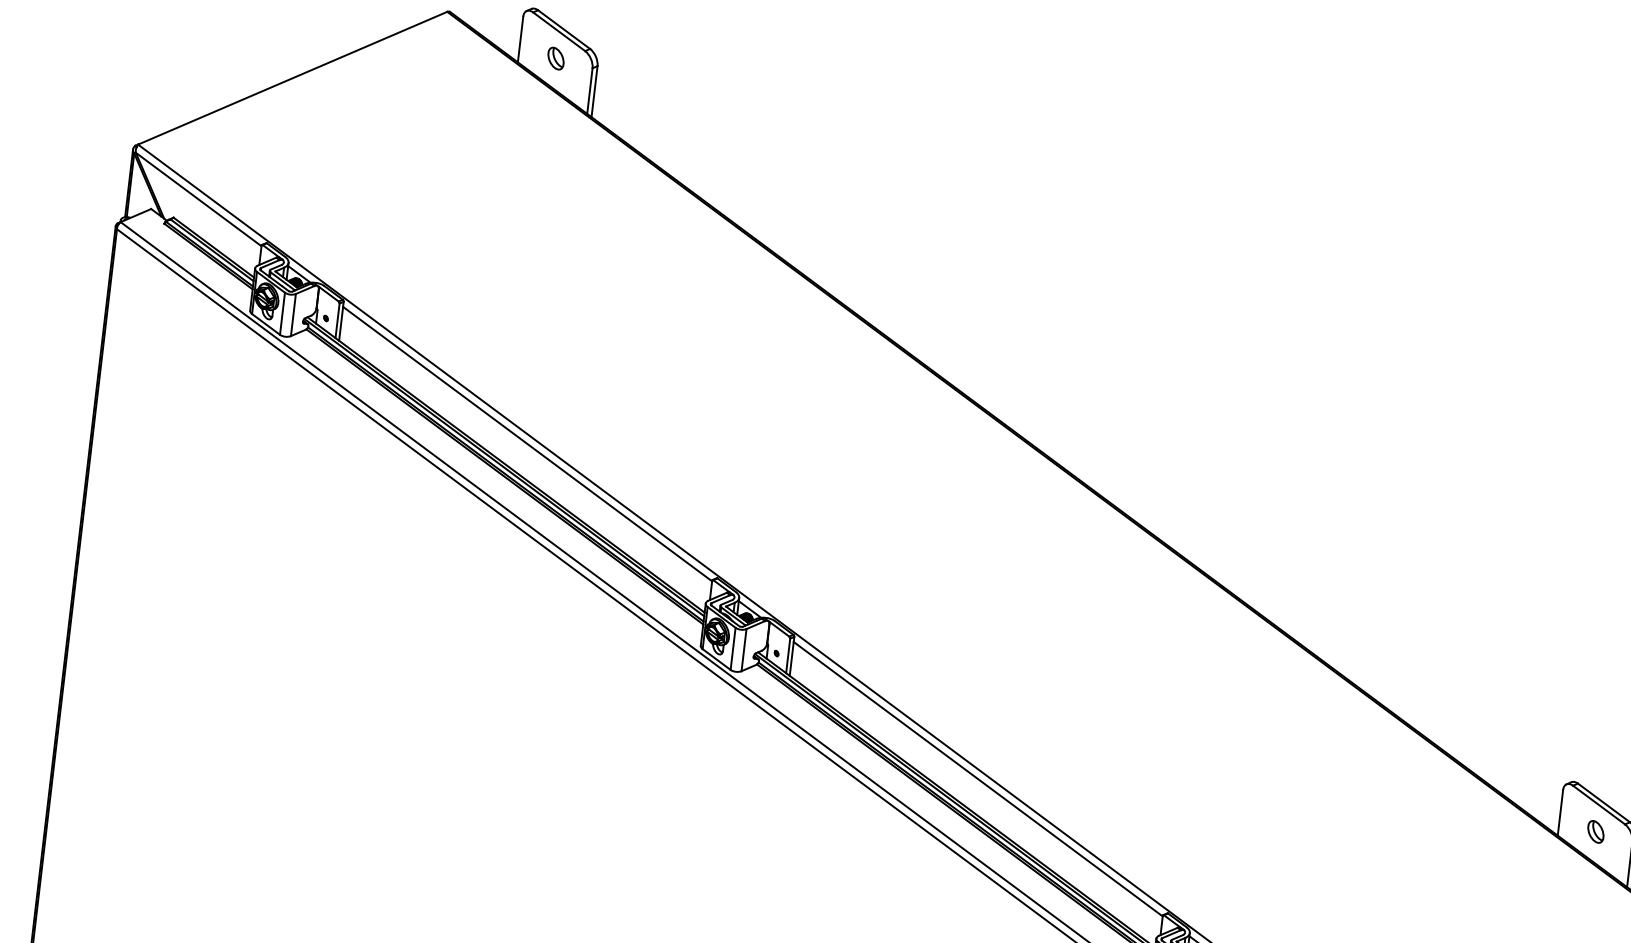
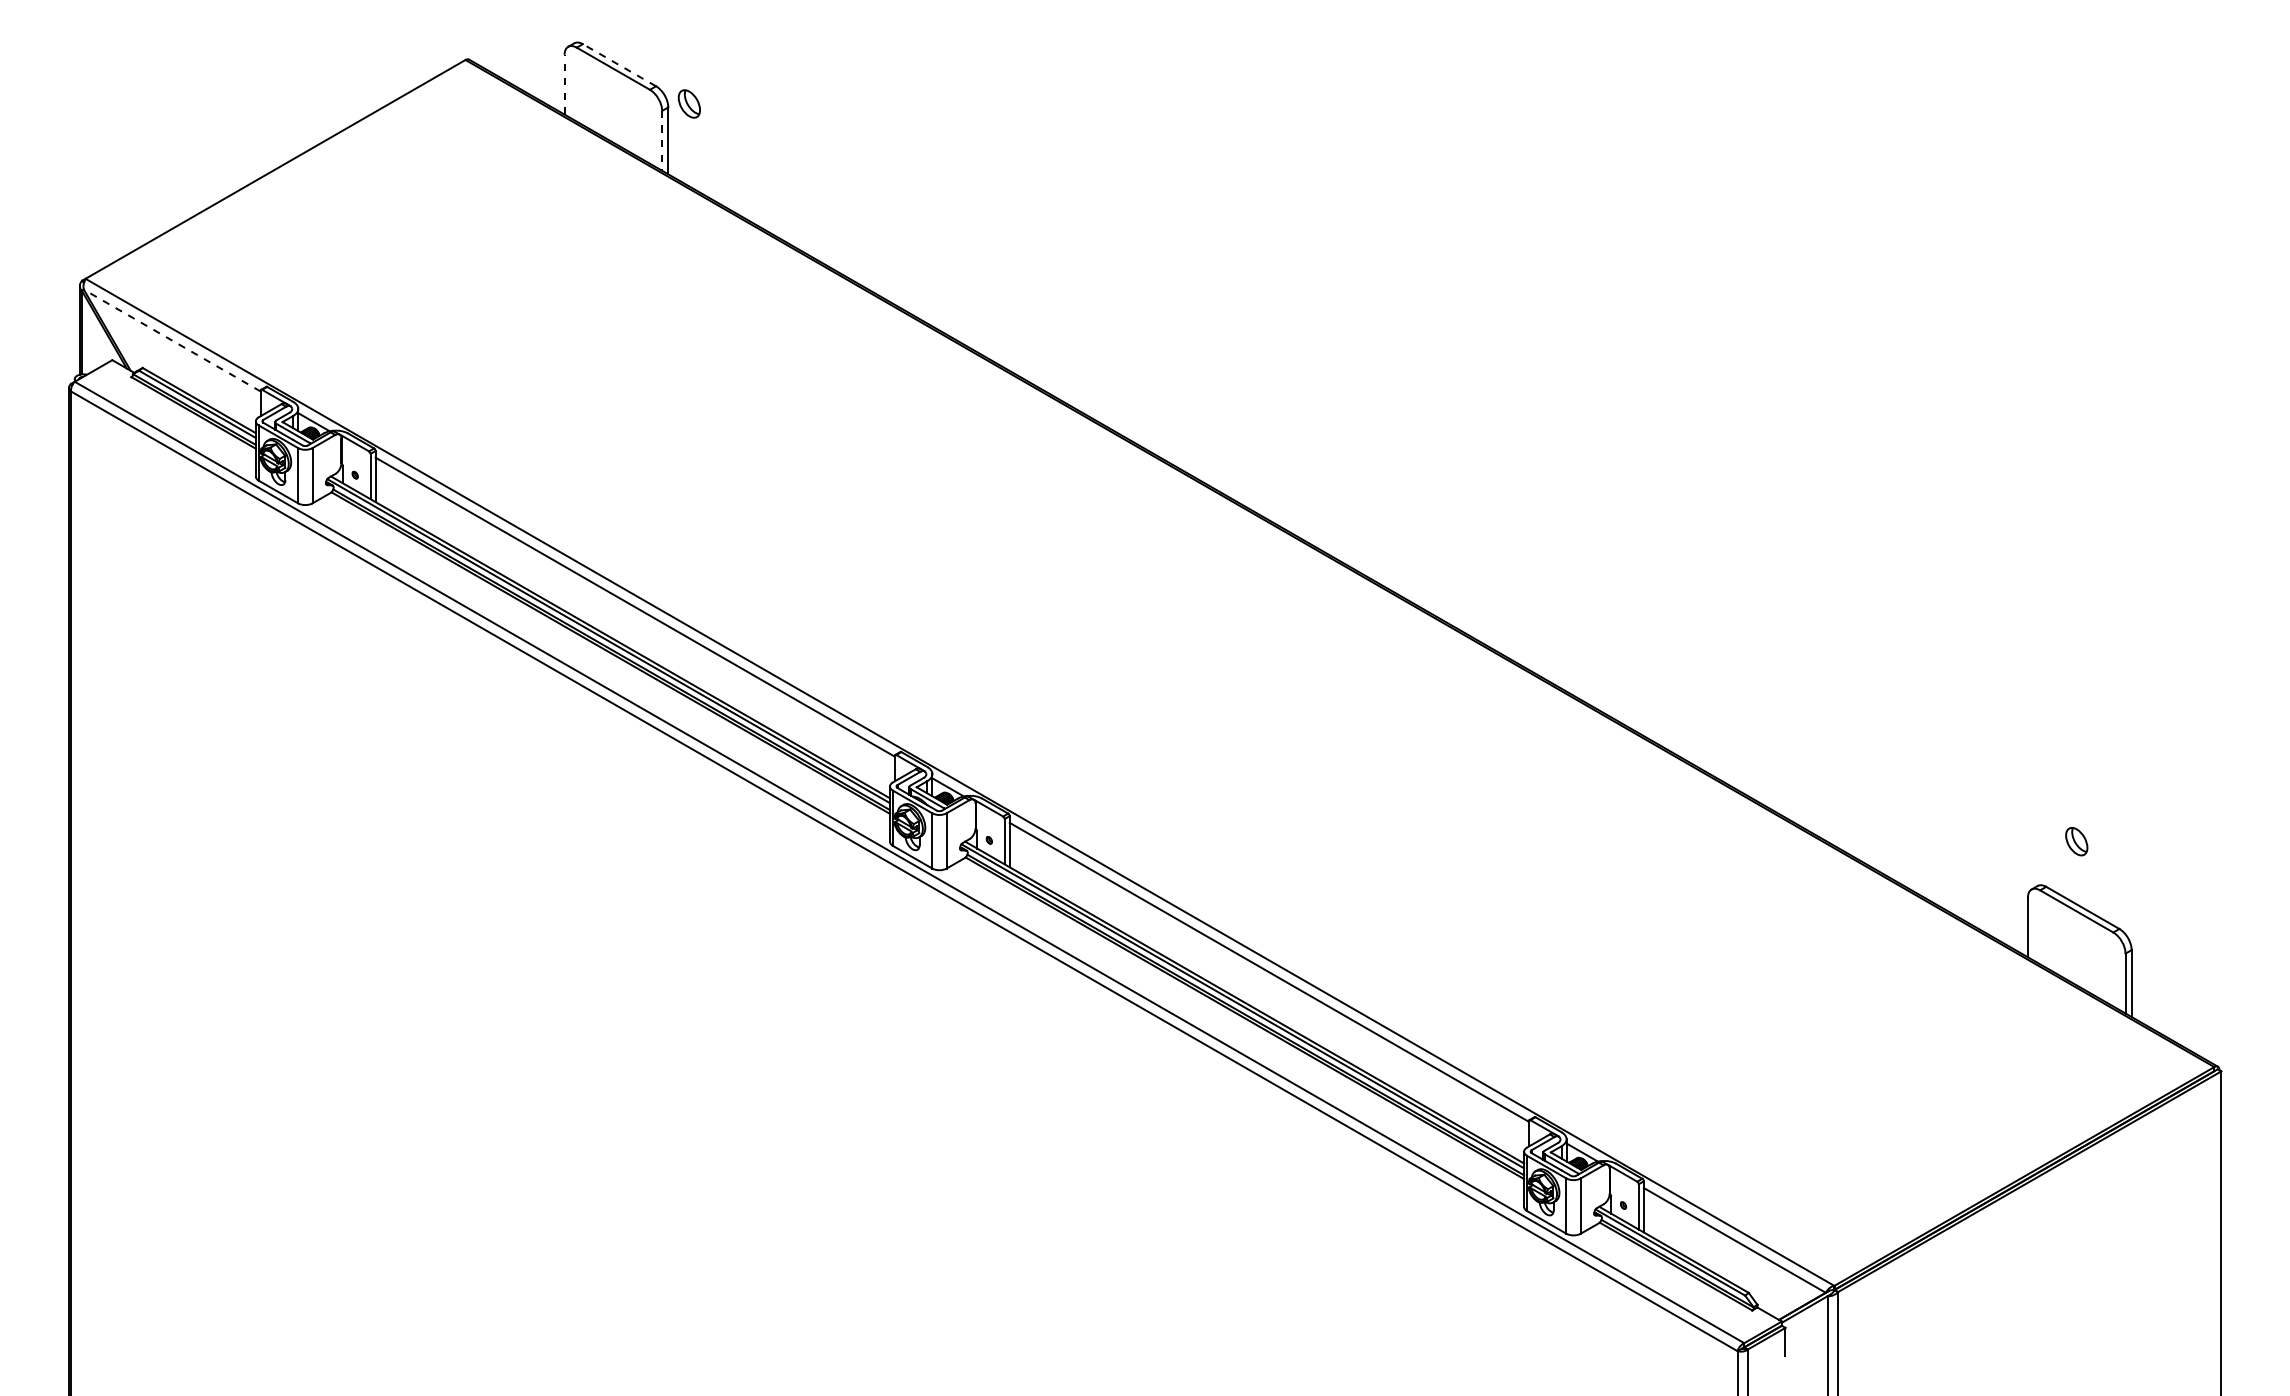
line: (564, 29) -> (619, 64), solid -> dashed
line: (520, 39) -> (564, 84), solid -> dashed
part: (555, 58) -> (688, 103), moved
line: (590, 90) -> (662, 140), solid -> dashed
line: (198, 199) -> (171, 340), solid -> dashed
part: (1595, 831) -> (2076, 841), moved

